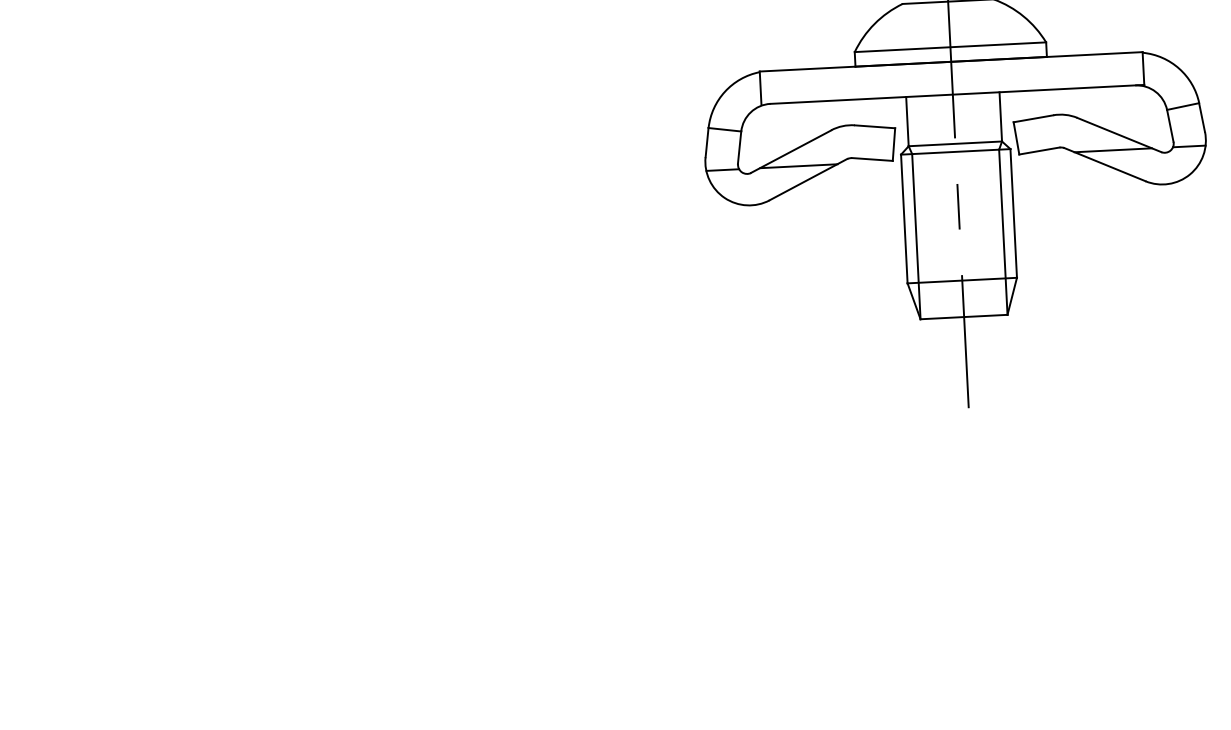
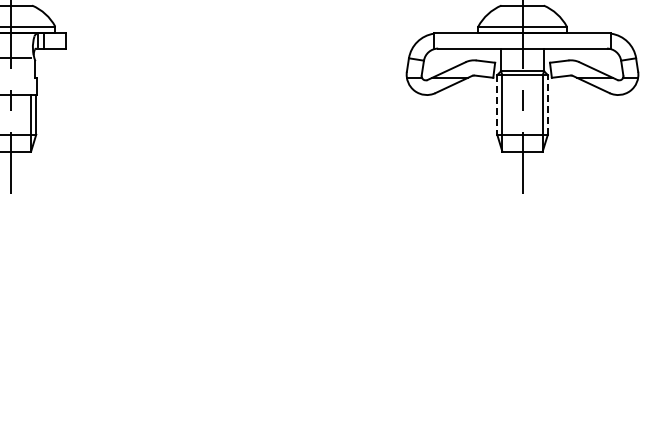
line: (1012, 212) -> (547, 104), solid -> dashed
line: (904, 218) -> (497, 104), solid -> dashed

